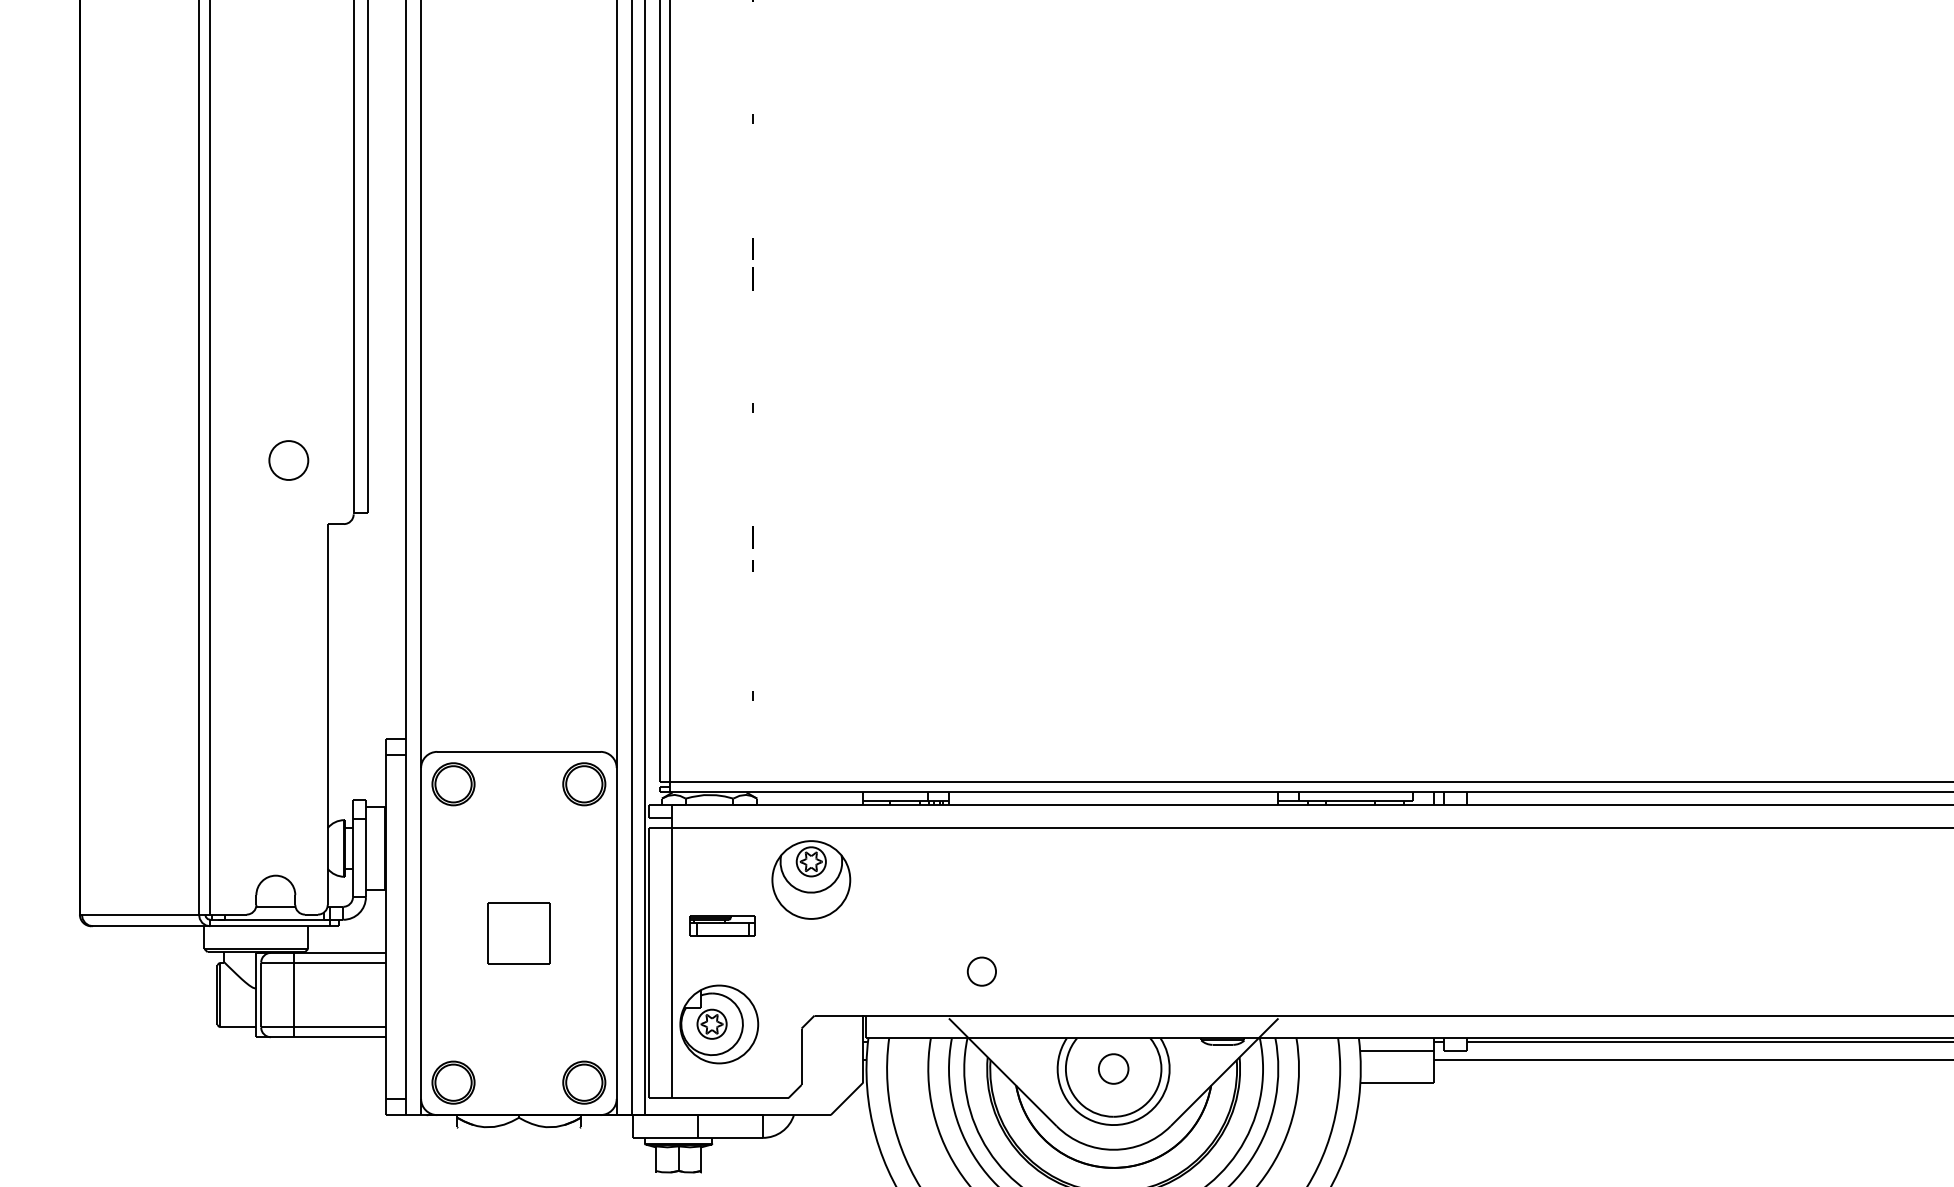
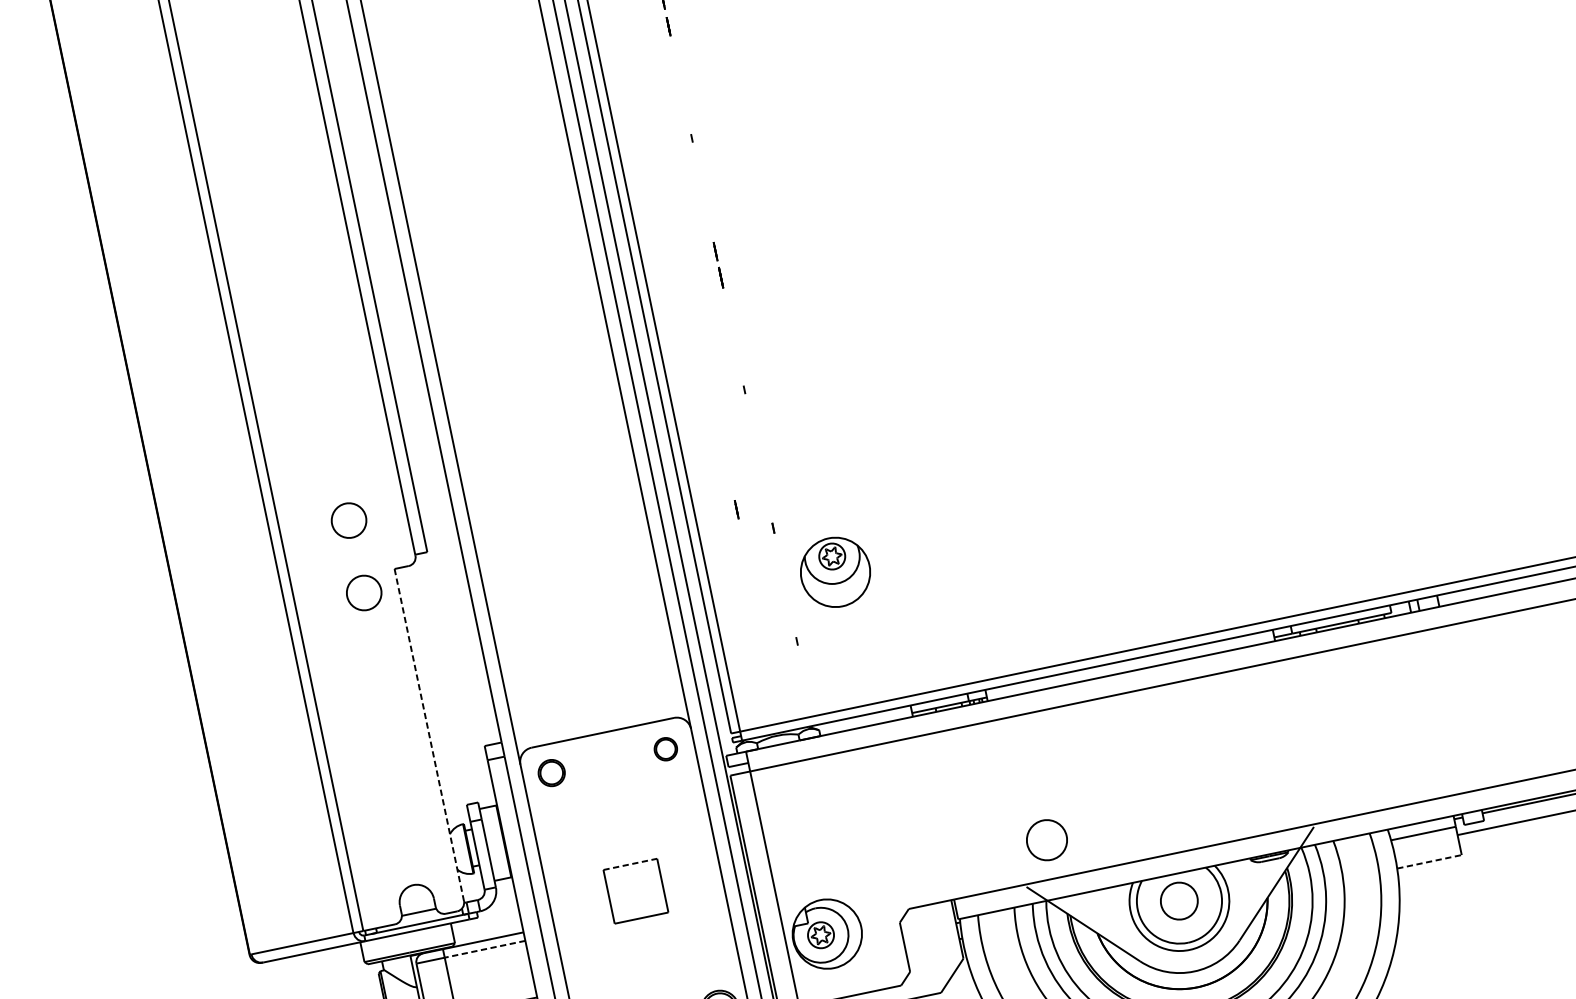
line: (752, 537) -> (736, 509), moved
part: (288, 543) -> (363, 593), added
line: (327, 714) -> (429, 735), solid -> dashed
part: (453, 784) -> (551, 773), size x0.7
part: (584, 784) -> (666, 749), size x0.6
part: (811, 879) -> (835, 571), moved
line: (518, 902) -> (629, 864), solid -> dashed
part: (722, 925) -> (812, 847), removed
line: (339, 962) -> (484, 949), solid -> dashed
part: (981, 971) -> (1046, 840), size x1.6
part: (1113, 1068) -> (1179, 900), size x1.4
line: (1397, 1083) -> (1429, 861), solid -> dashed

